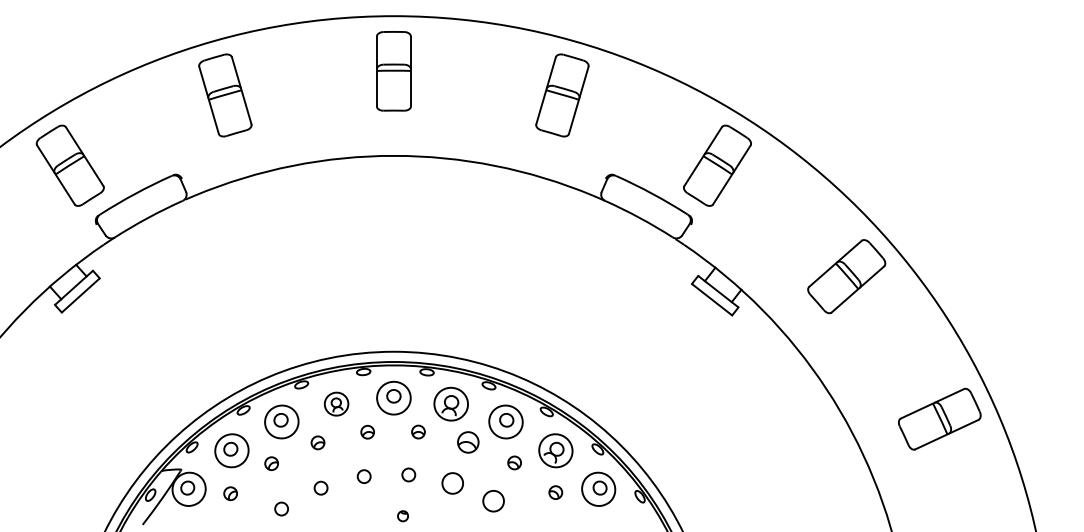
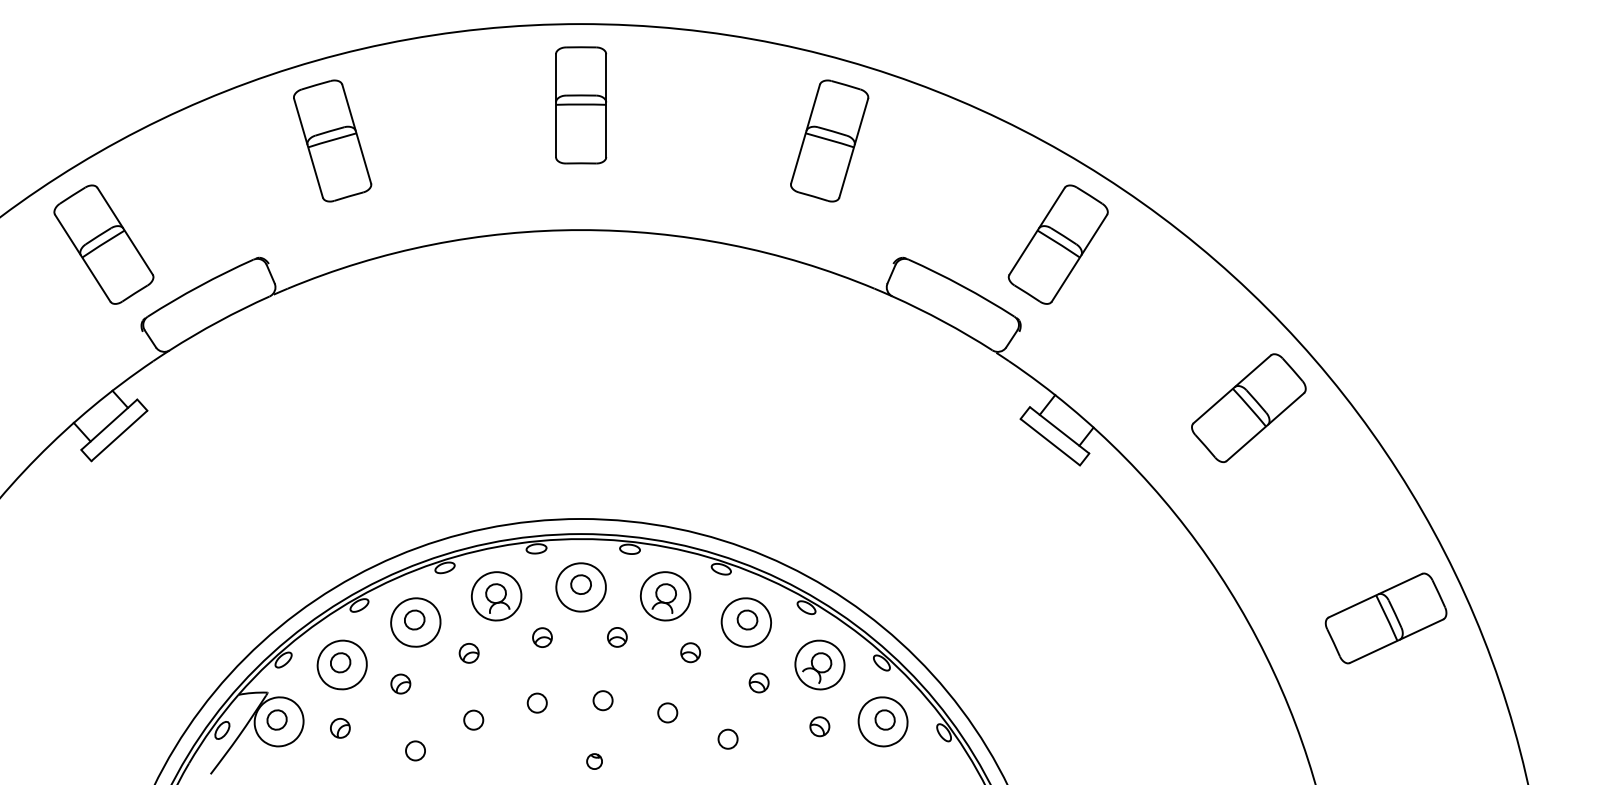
part: (336, 403) -> (496, 595), size x1.43
part: (467, 442) -> (689, 652), size x0.62
circle: (452, 482) -> (667, 711), size x0.62
circle: (493, 500) -> (727, 738), size x0.62

